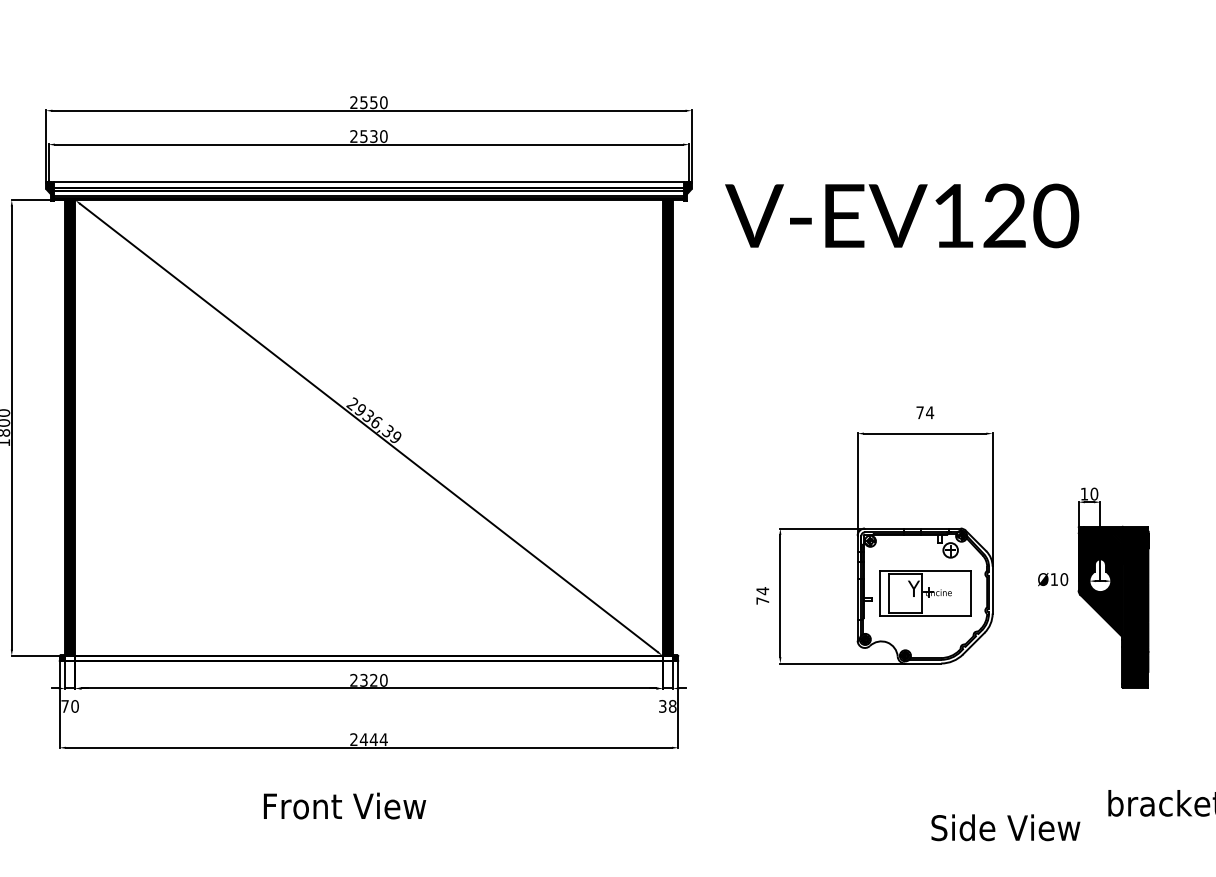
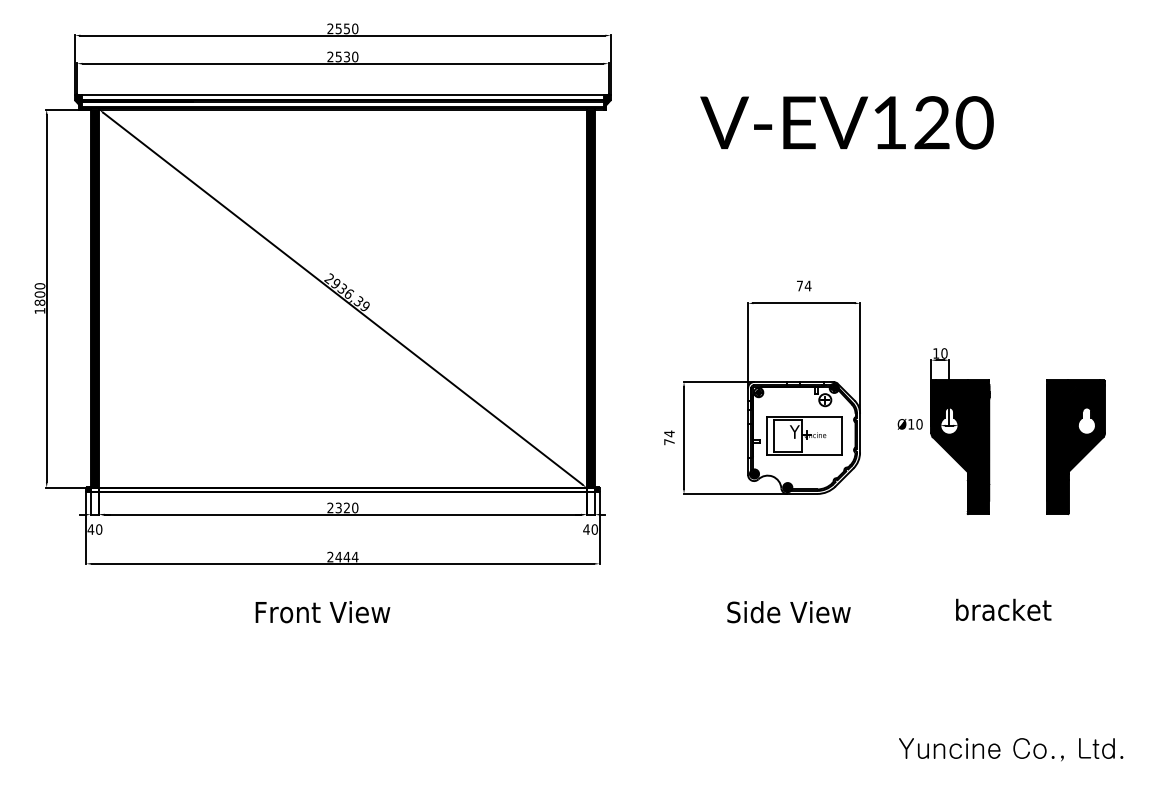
text: (901, 215) -> (846, 122), moved
text: (64, 706) -> (90, 529), 70 -> 40
text: (667, 706) -> (590, 529), 38 -> 40
text: (1005, 828) -> (788, 612), moved

